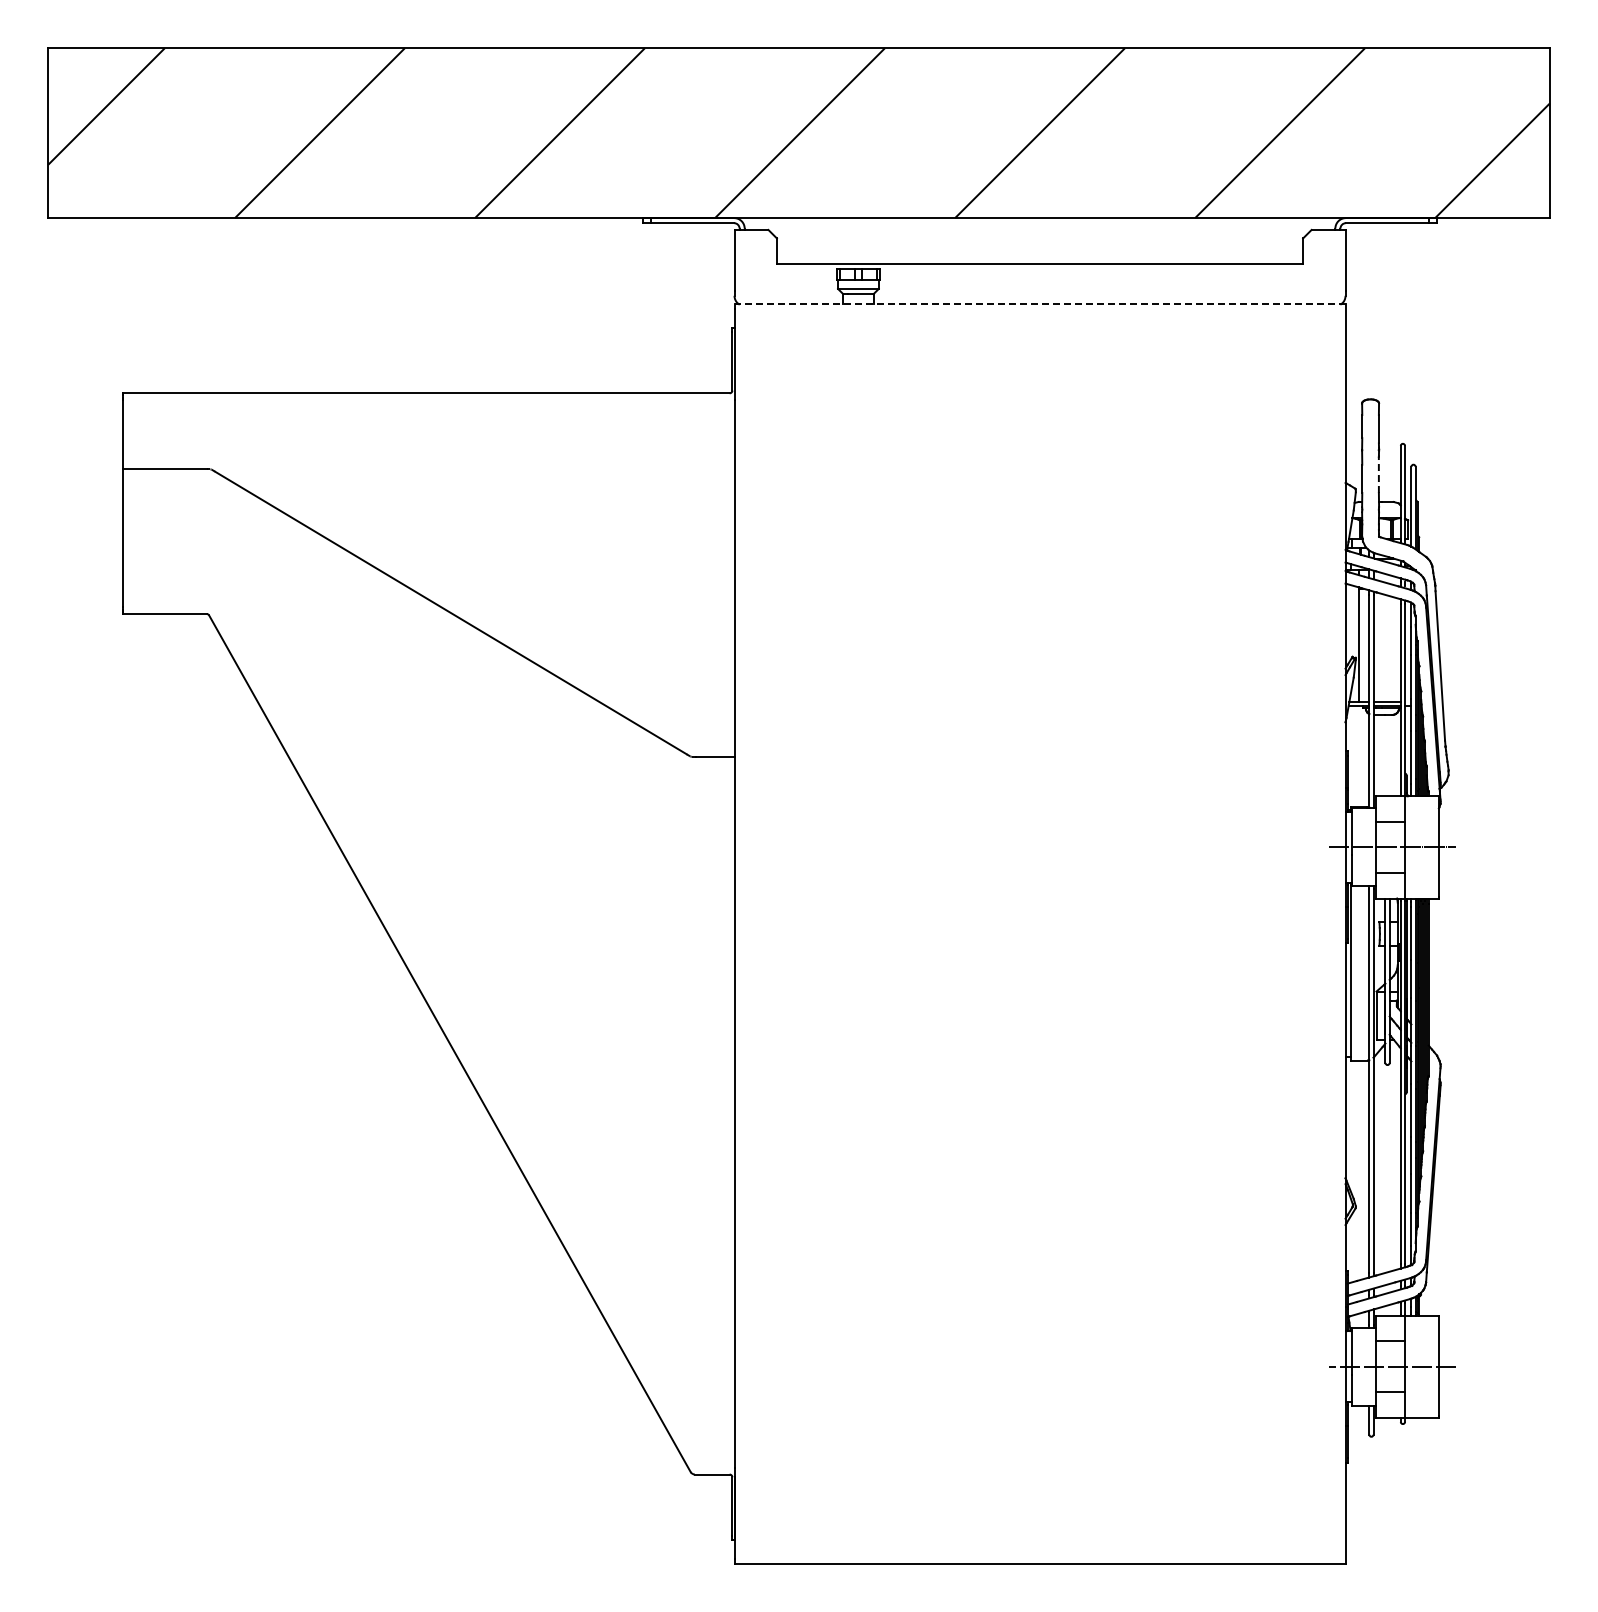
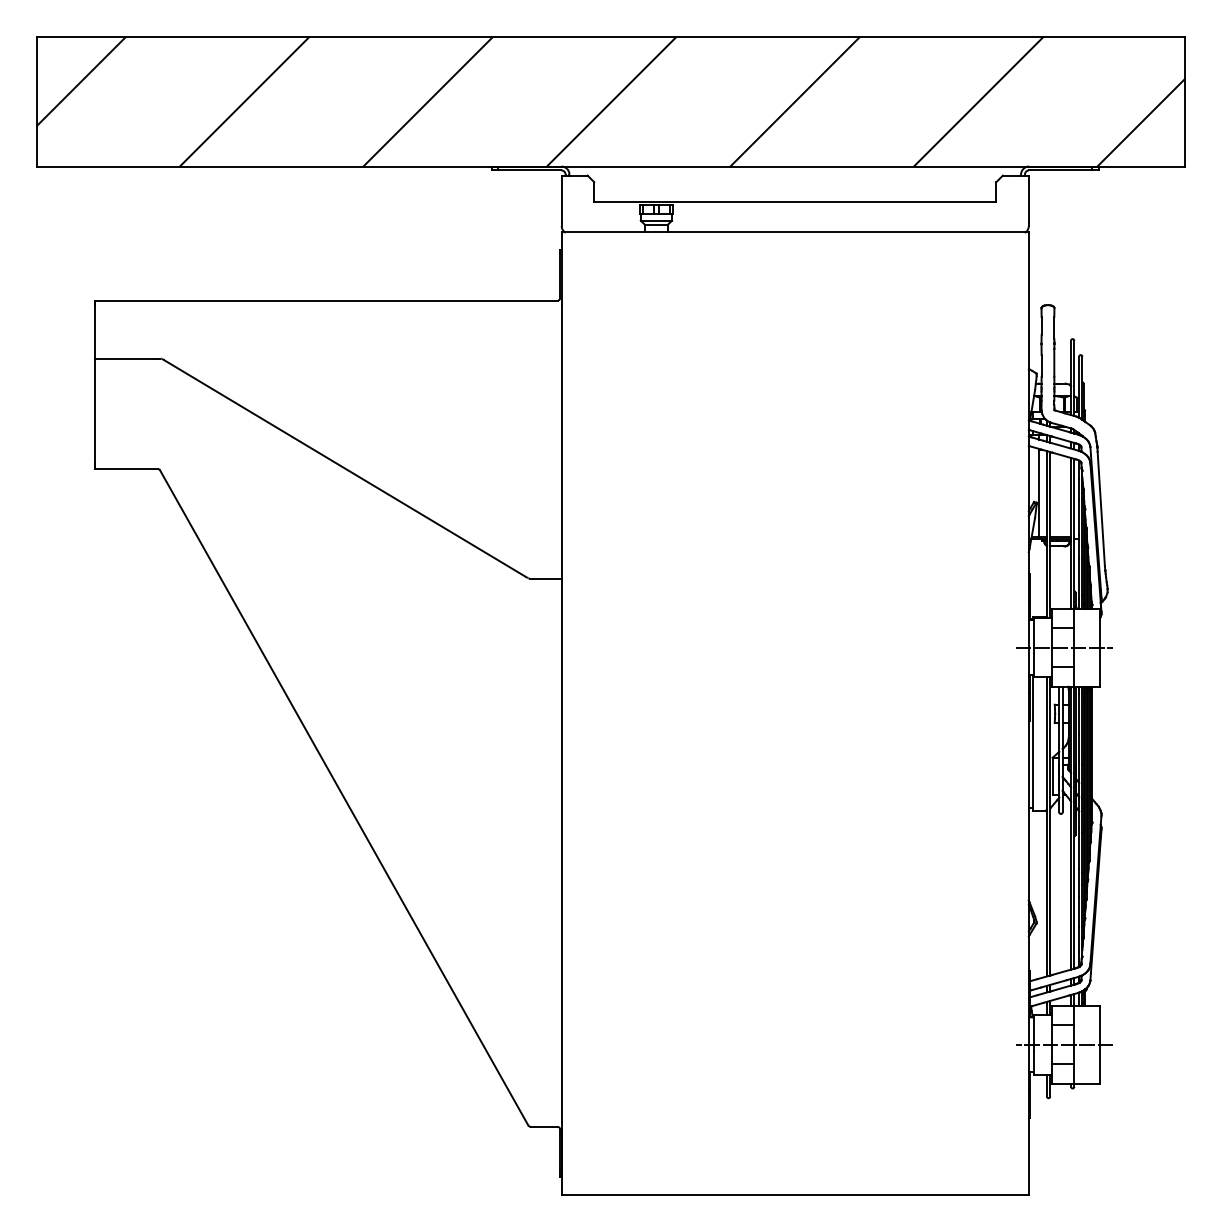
line: (1040, 304) -> (795, 232), dashed -> solid
line: (1378, 474) -> (1054, 362), dashed -> solid

